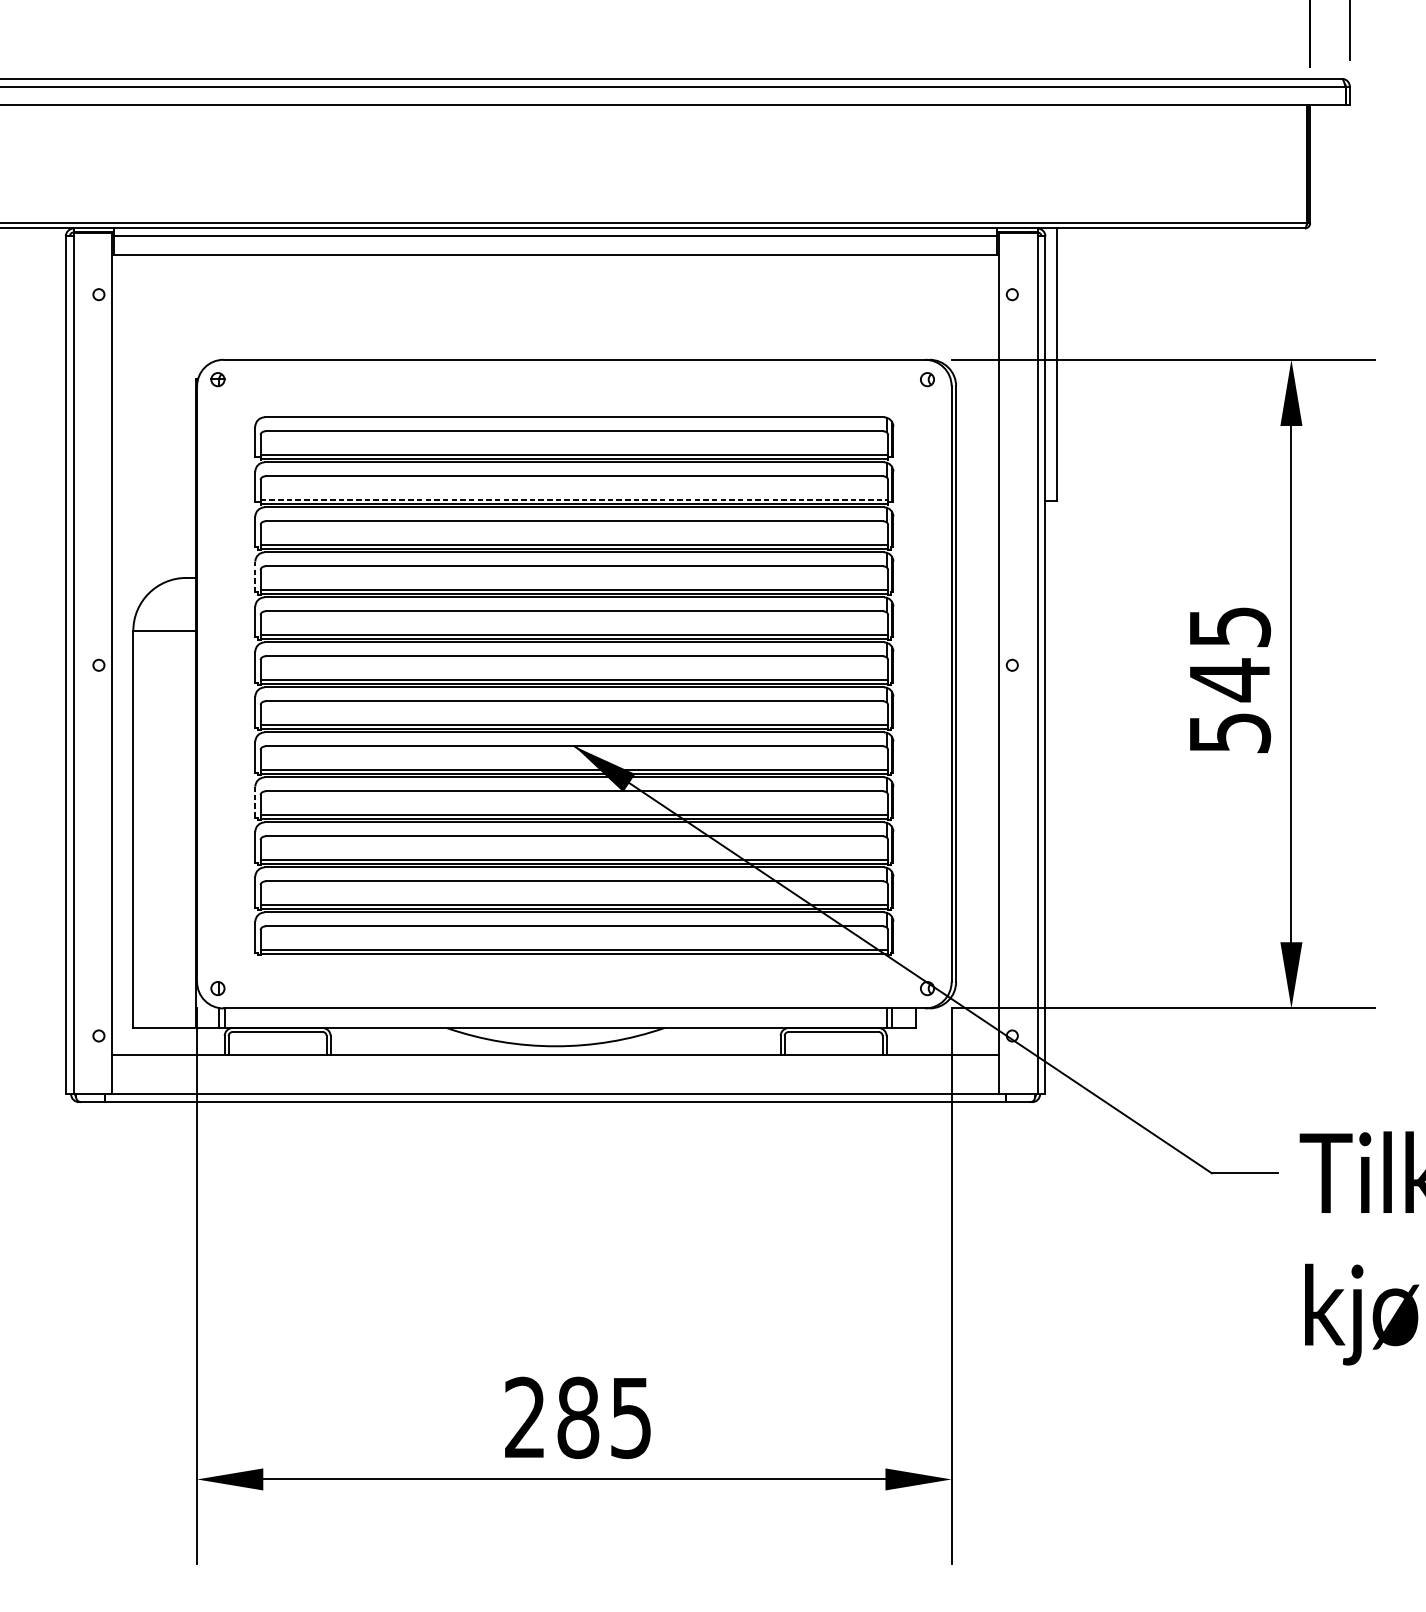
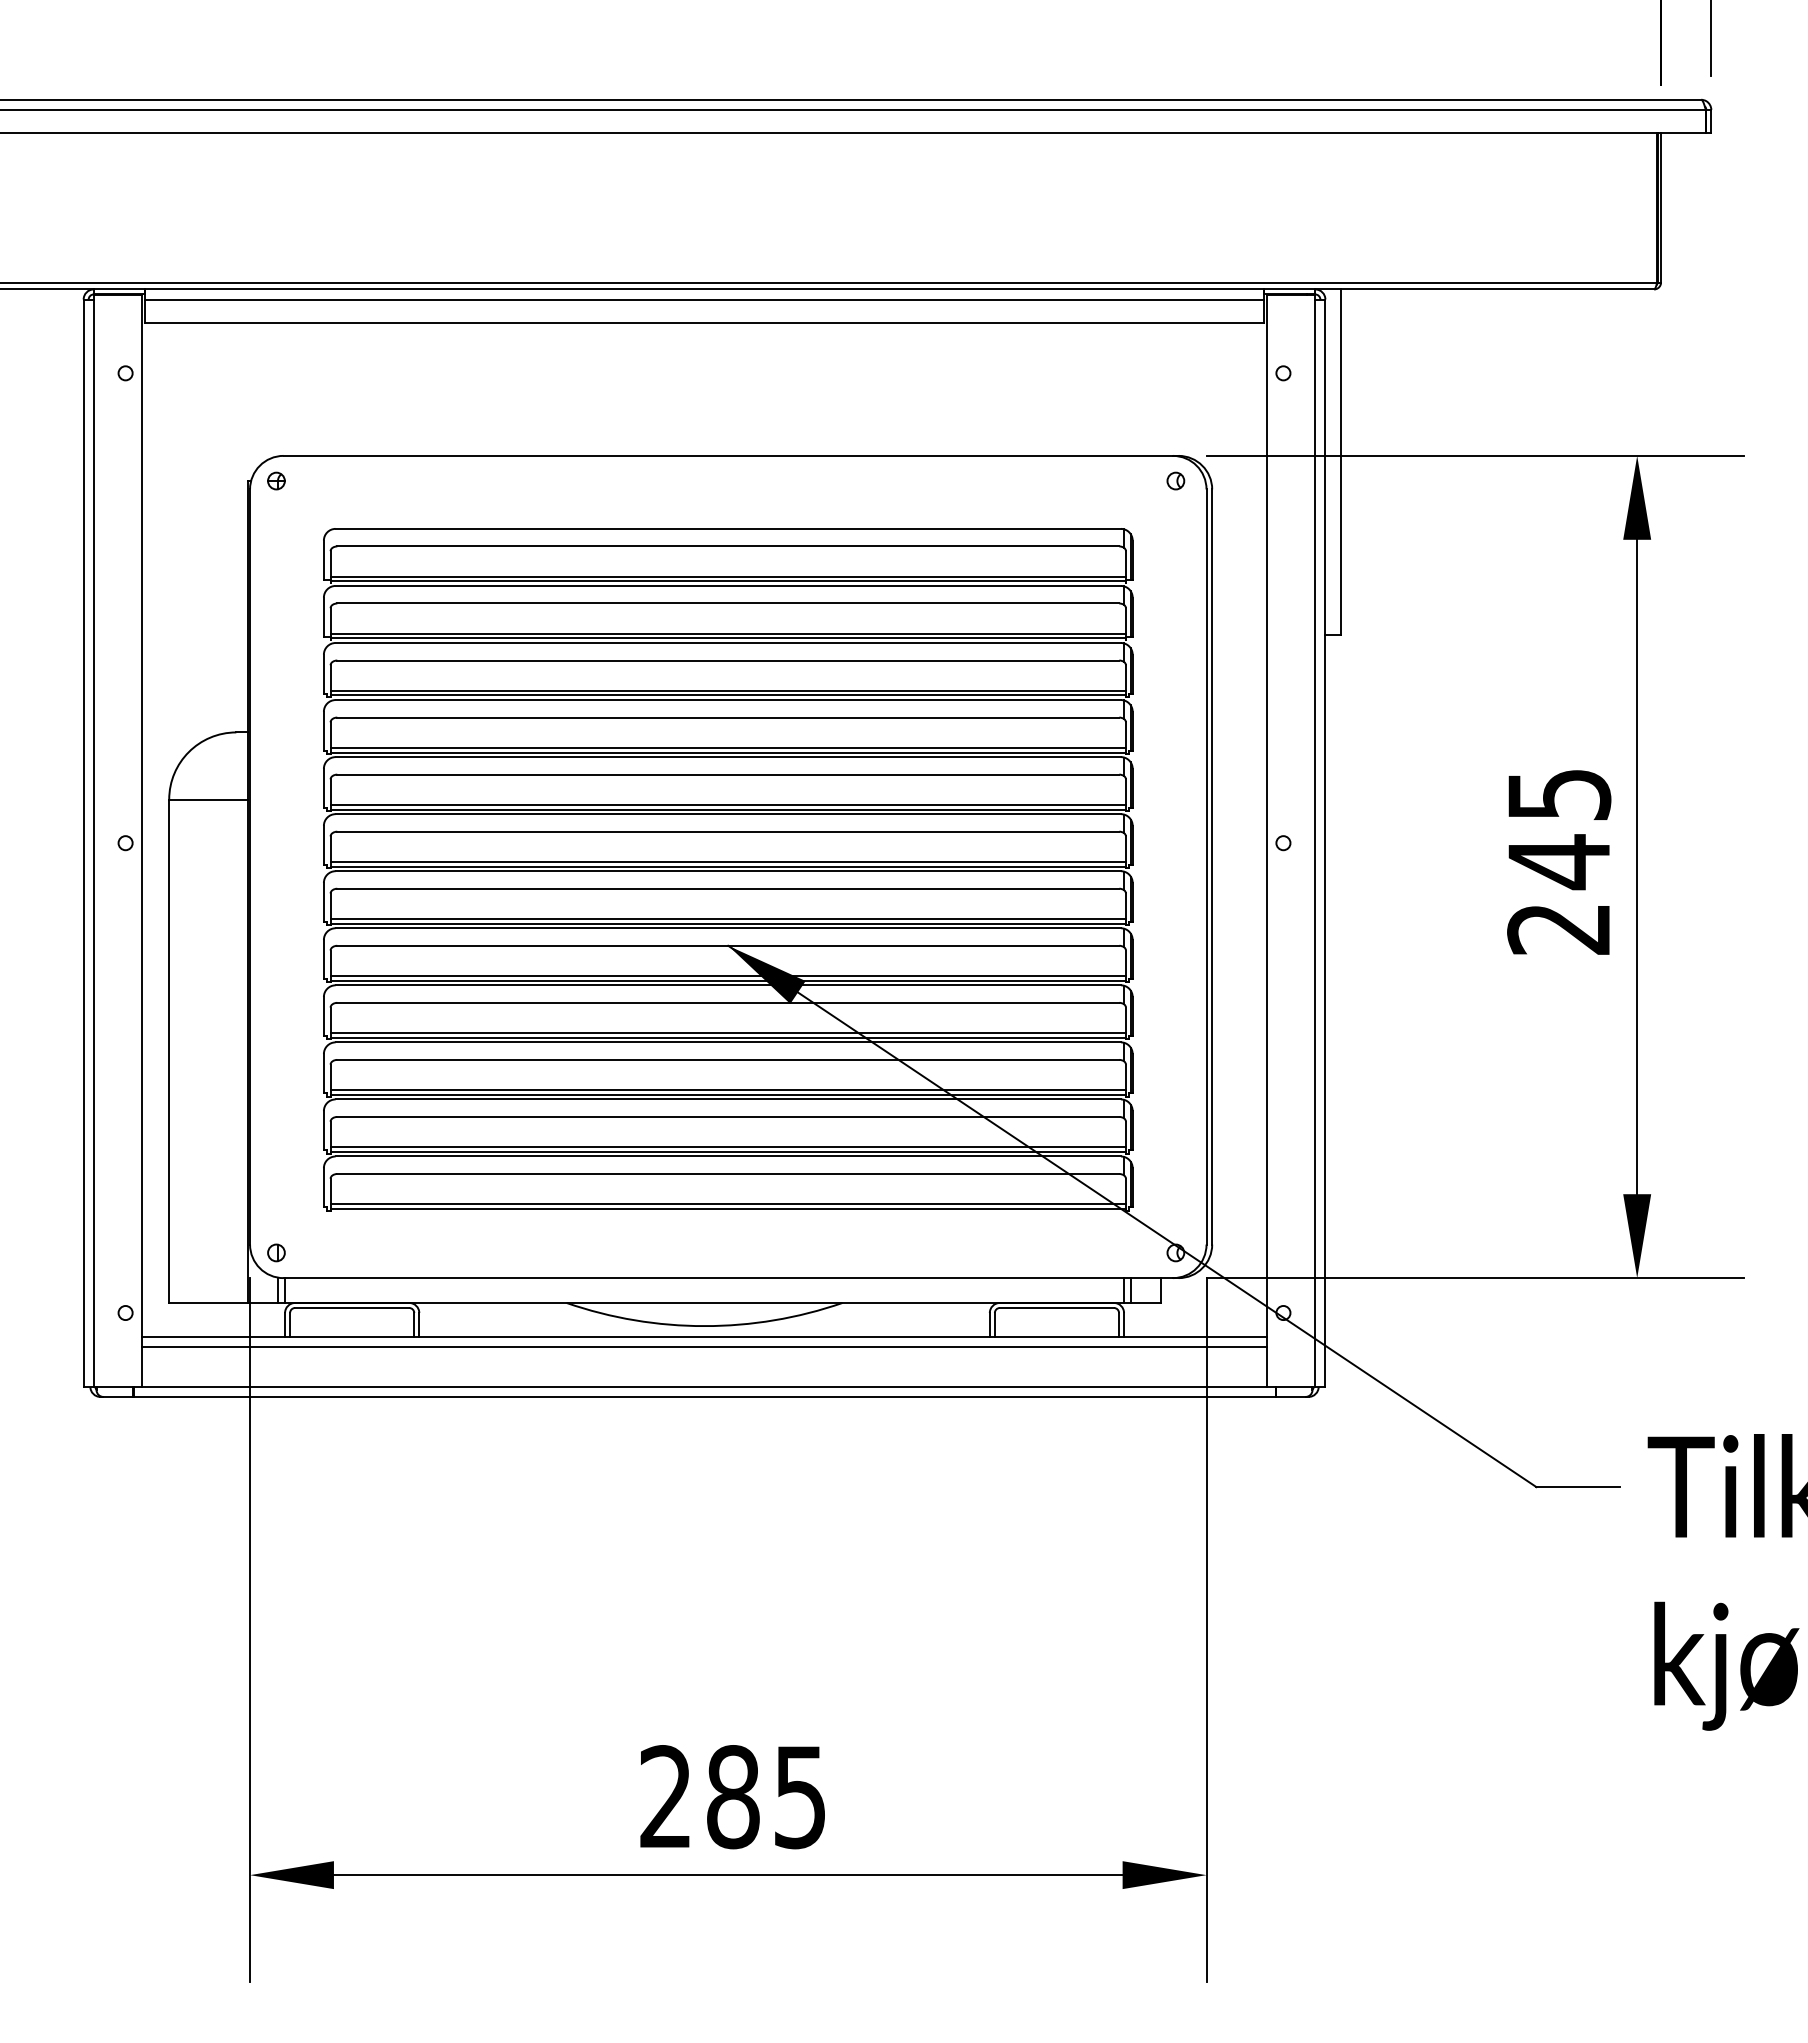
line: (574, 499) -> (728, 633), dashed -> solid
line: (255, 577) -> (323, 731), dashed -> solid
text: (1230, 733) -> (1559, 929), 545 -> 245
line: (255, 802) -> (323, 1016), dashed -> solid
line: (555, 1062) -> (704, 1346), added

